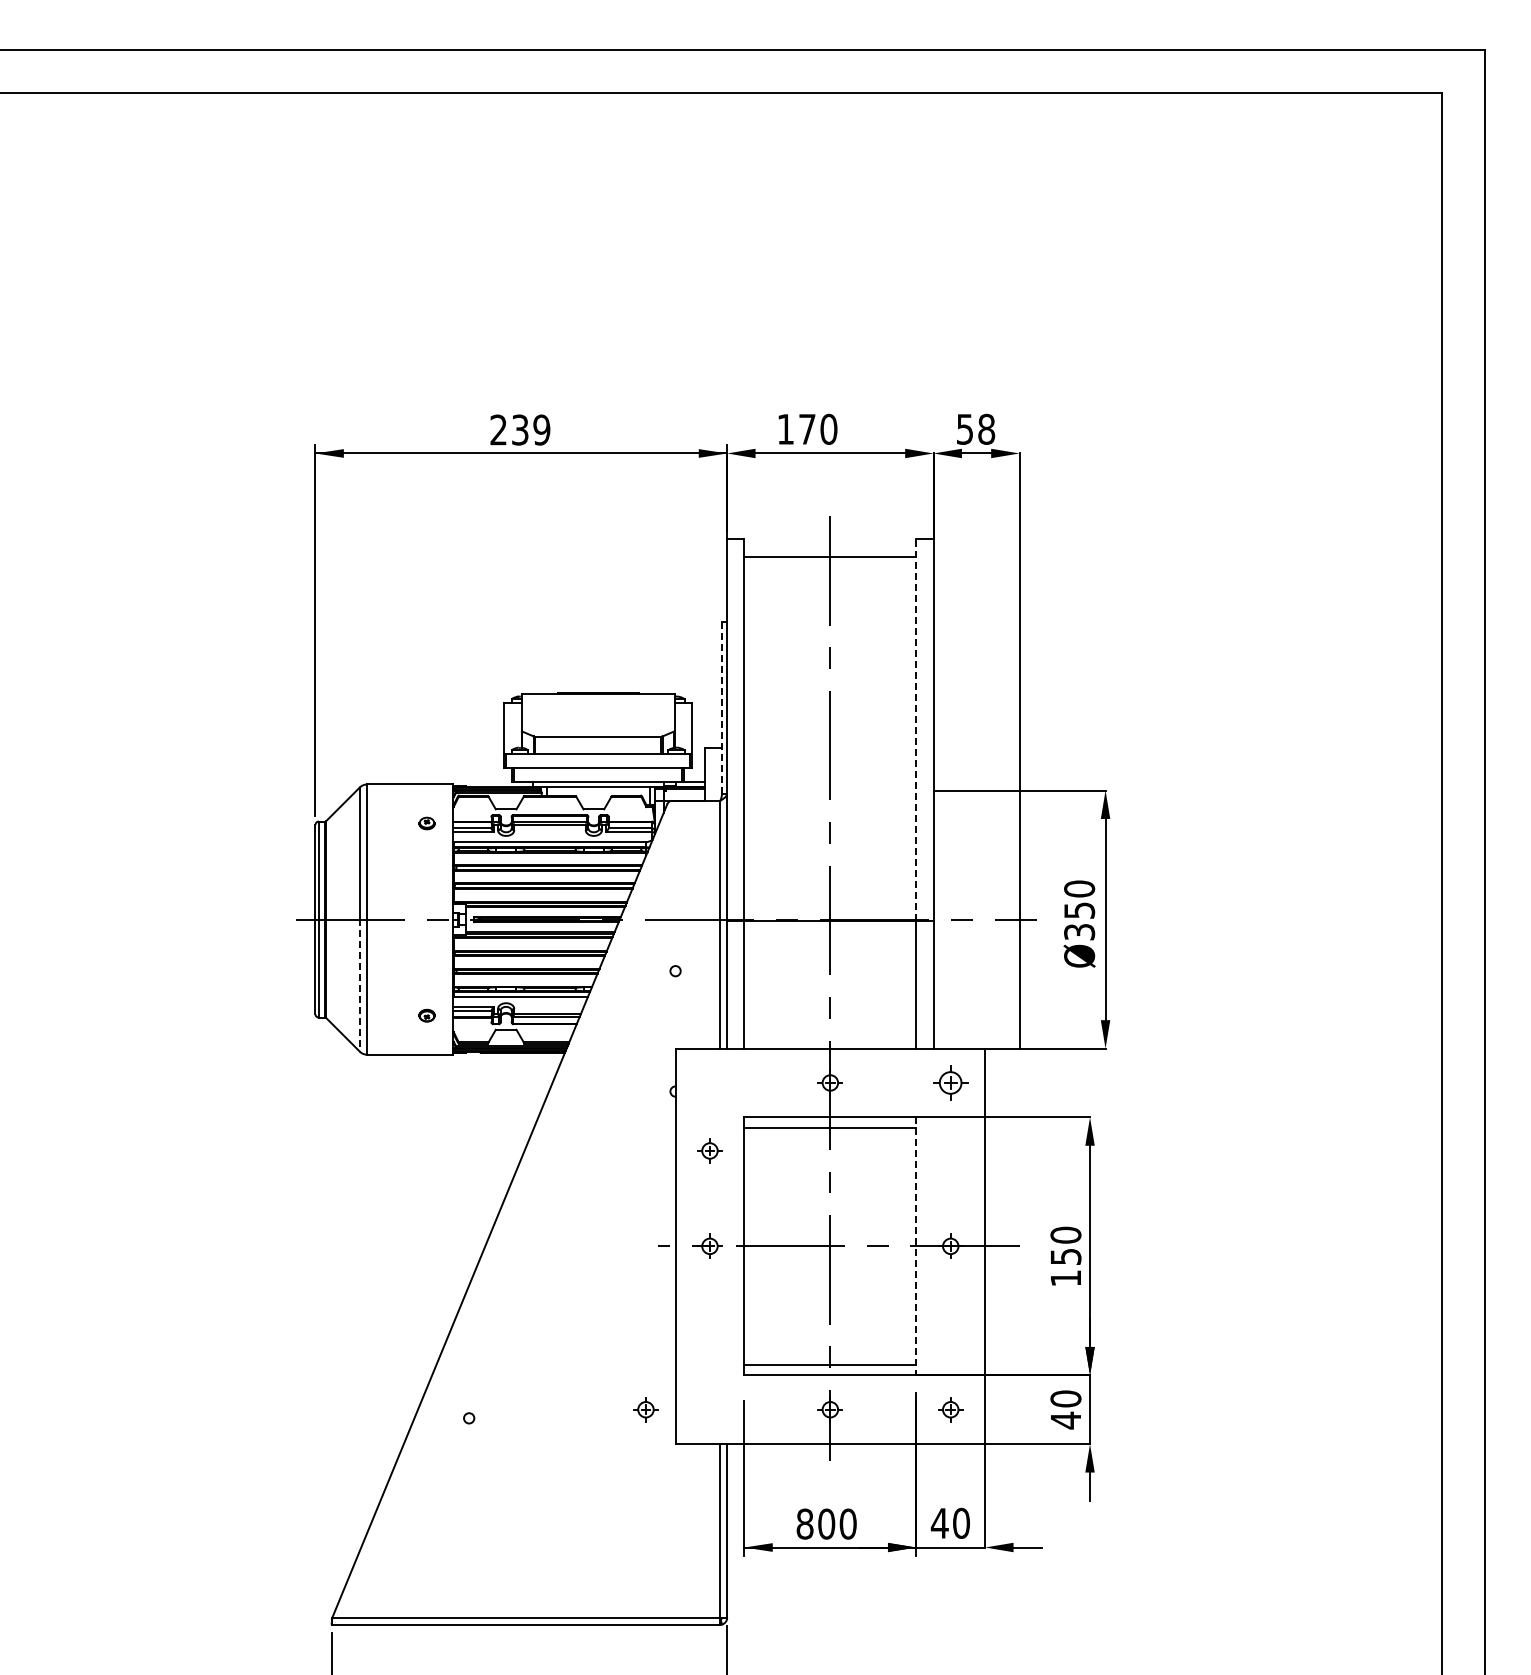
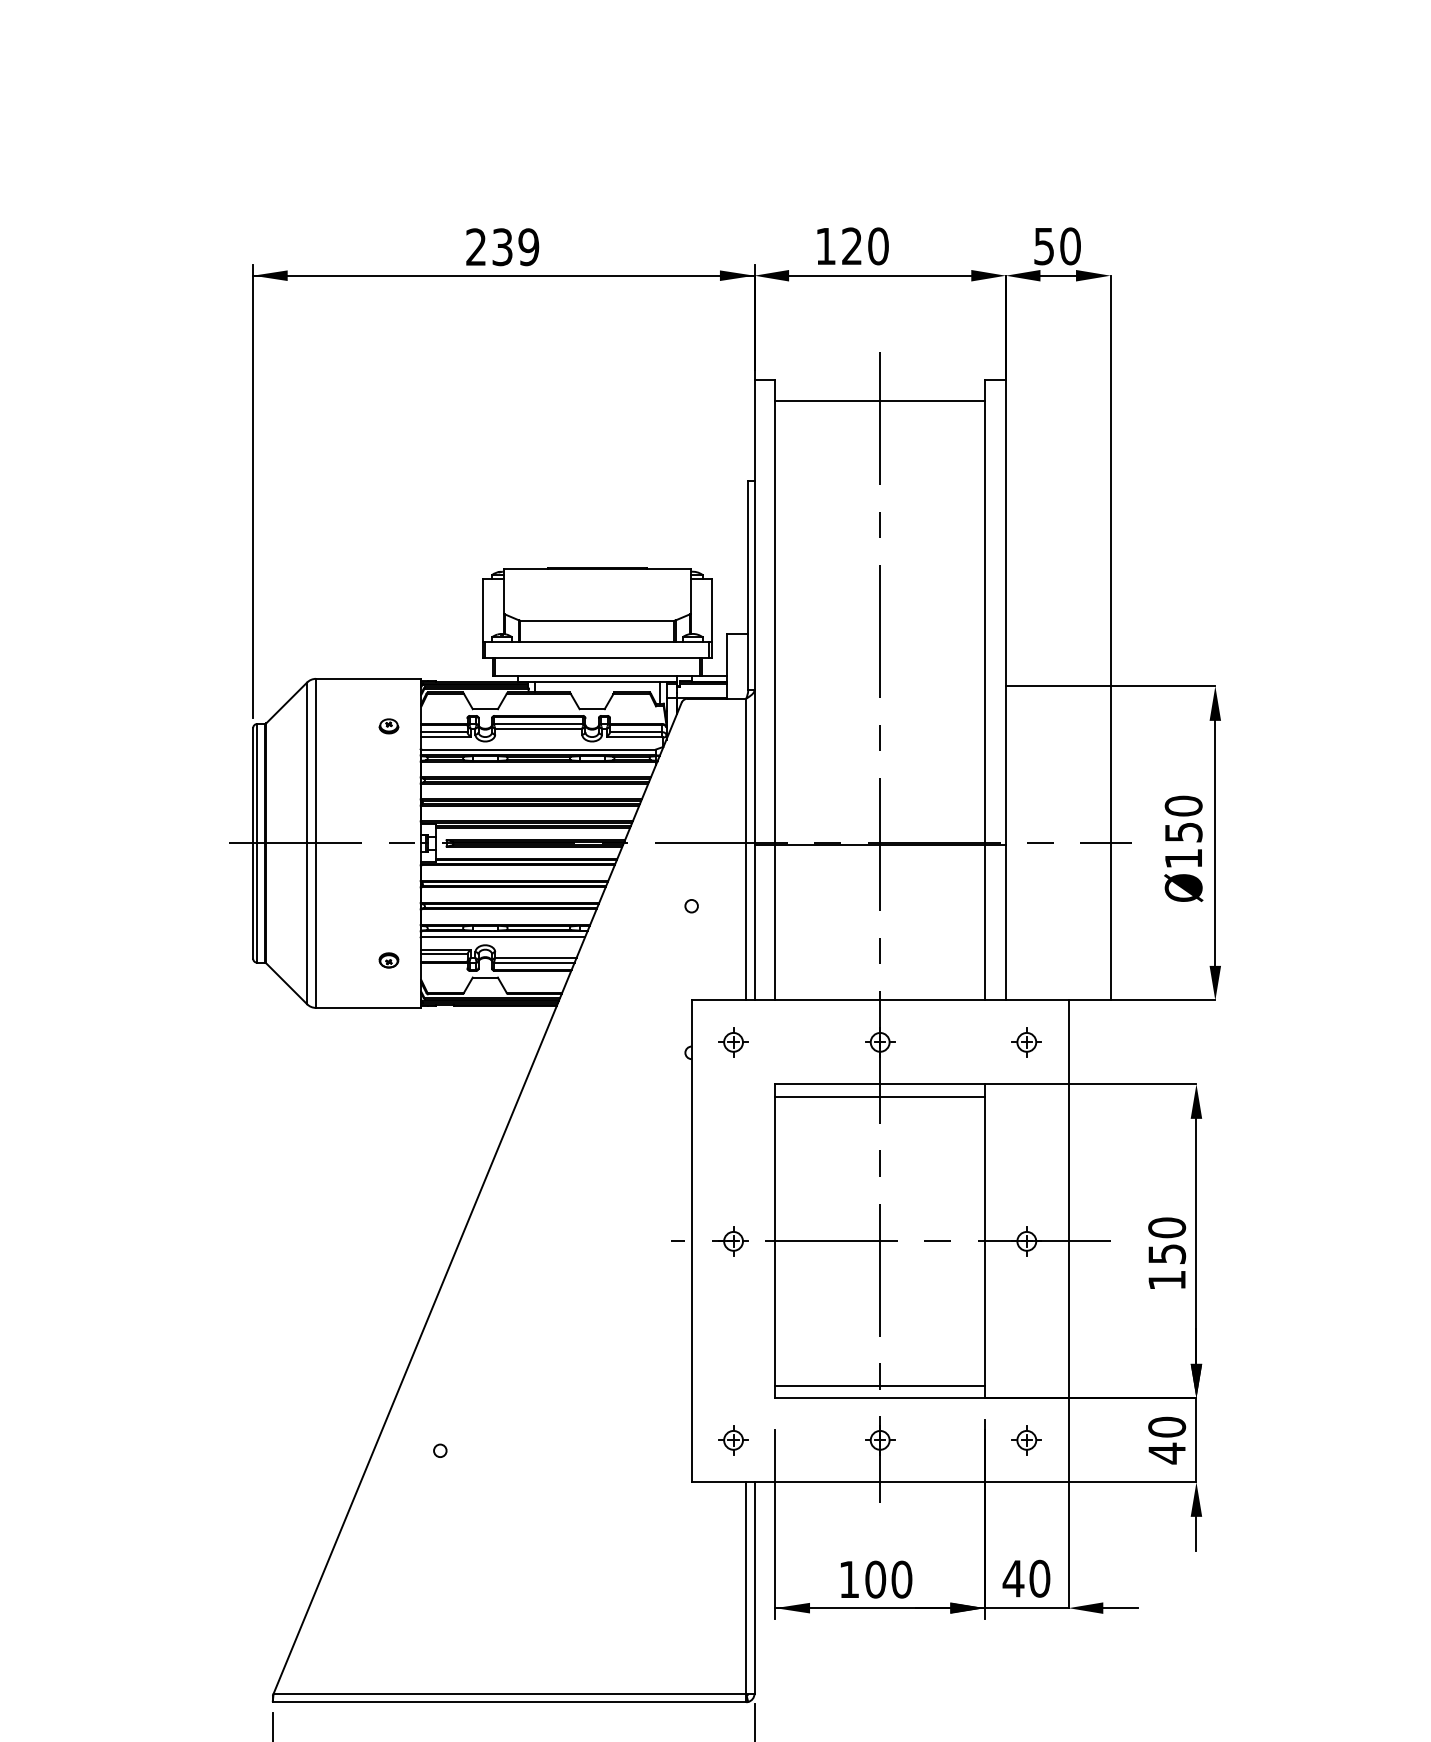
text: (807, 428) -> (852, 245), 170 -> 120
text: (986, 429) -> (1070, 246), 58 -> 50
line: (722, 708) -> (748, 586), dashed -> solid
line: (916, 730) -> (985, 613), dashed -> solid
text: (1079, 932) -> (1183, 859), Ø350 -> Ø150
line: (359, 985) -> (306, 923), dashed -> solid
part: (950, 1082) -> (1026, 1041), size x0.71
part: (709, 1150) -> (732, 1041), moved
line: (916, 1246) -> (985, 1241), dashed -> solid
part: (645, 1409) -> (732, 1440), moved
text: (804, 1523) -> (848, 1578), 800 -> 100

